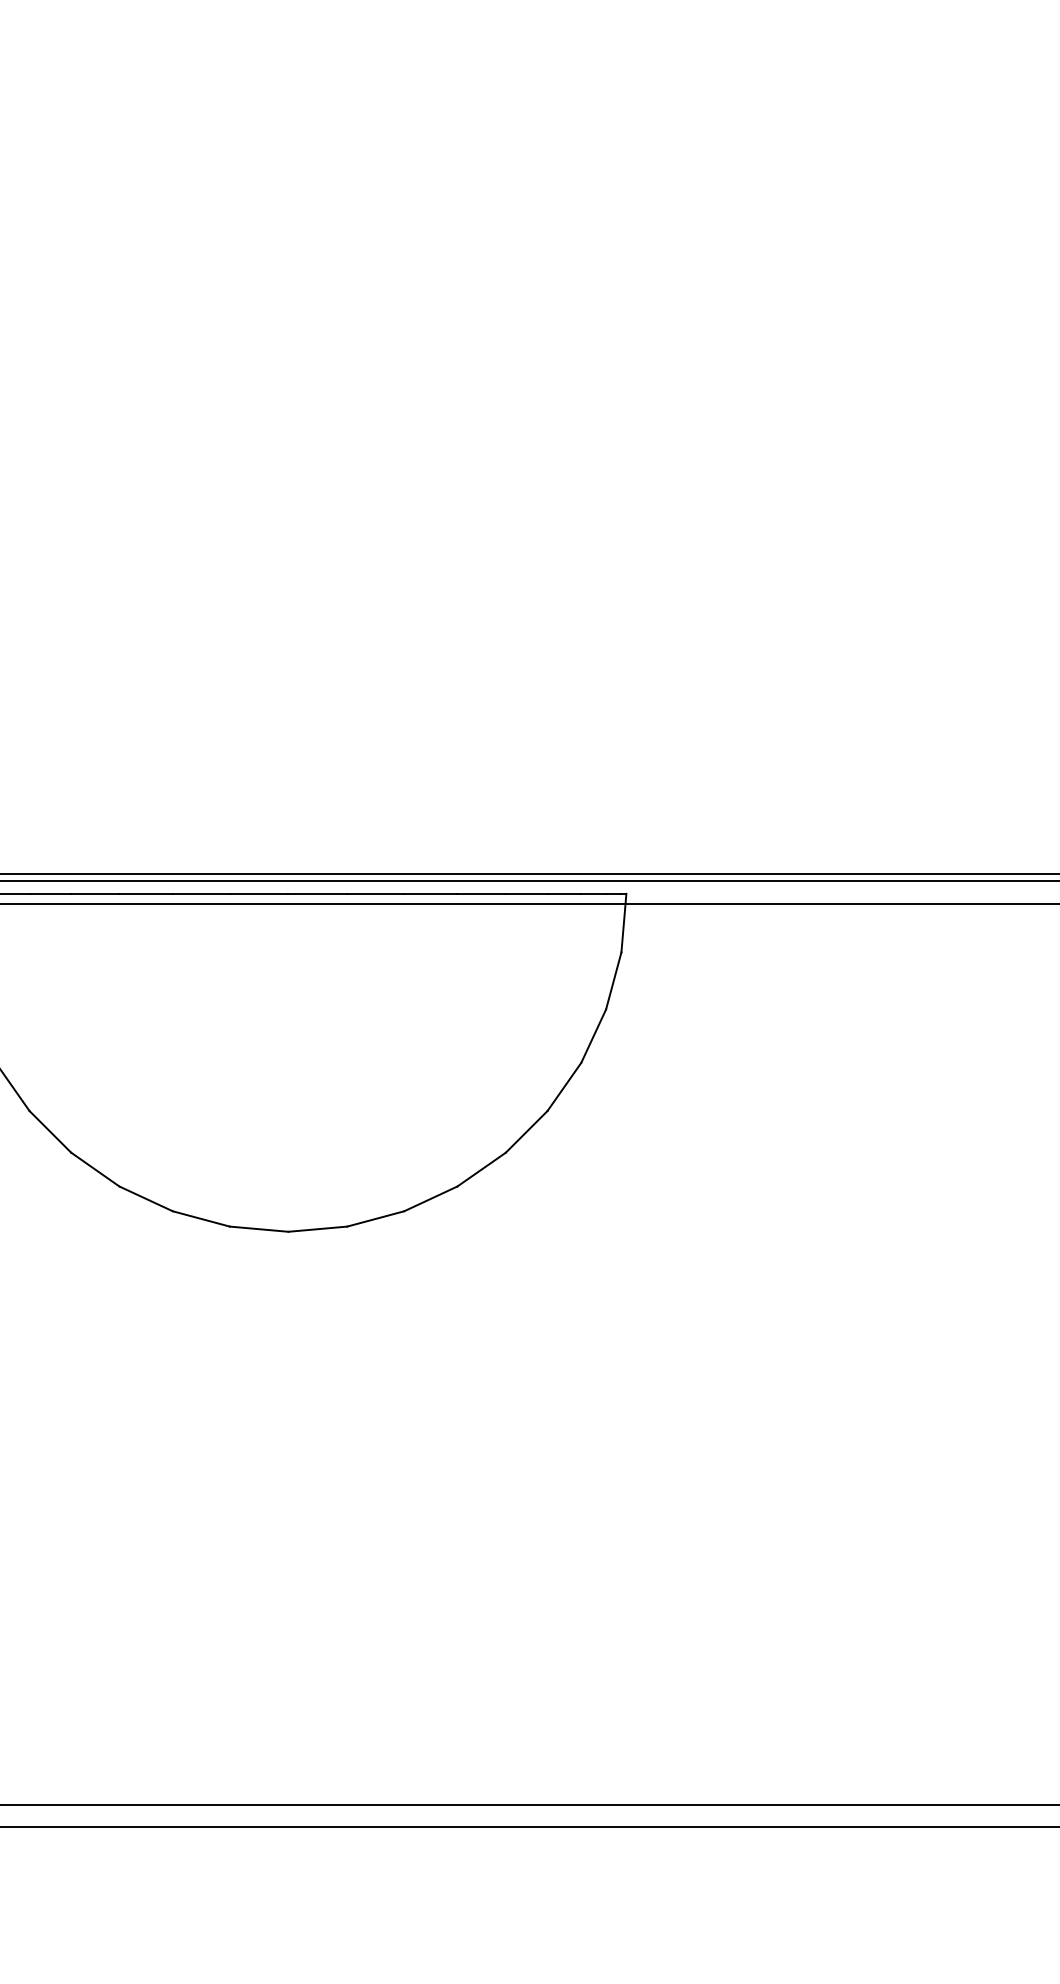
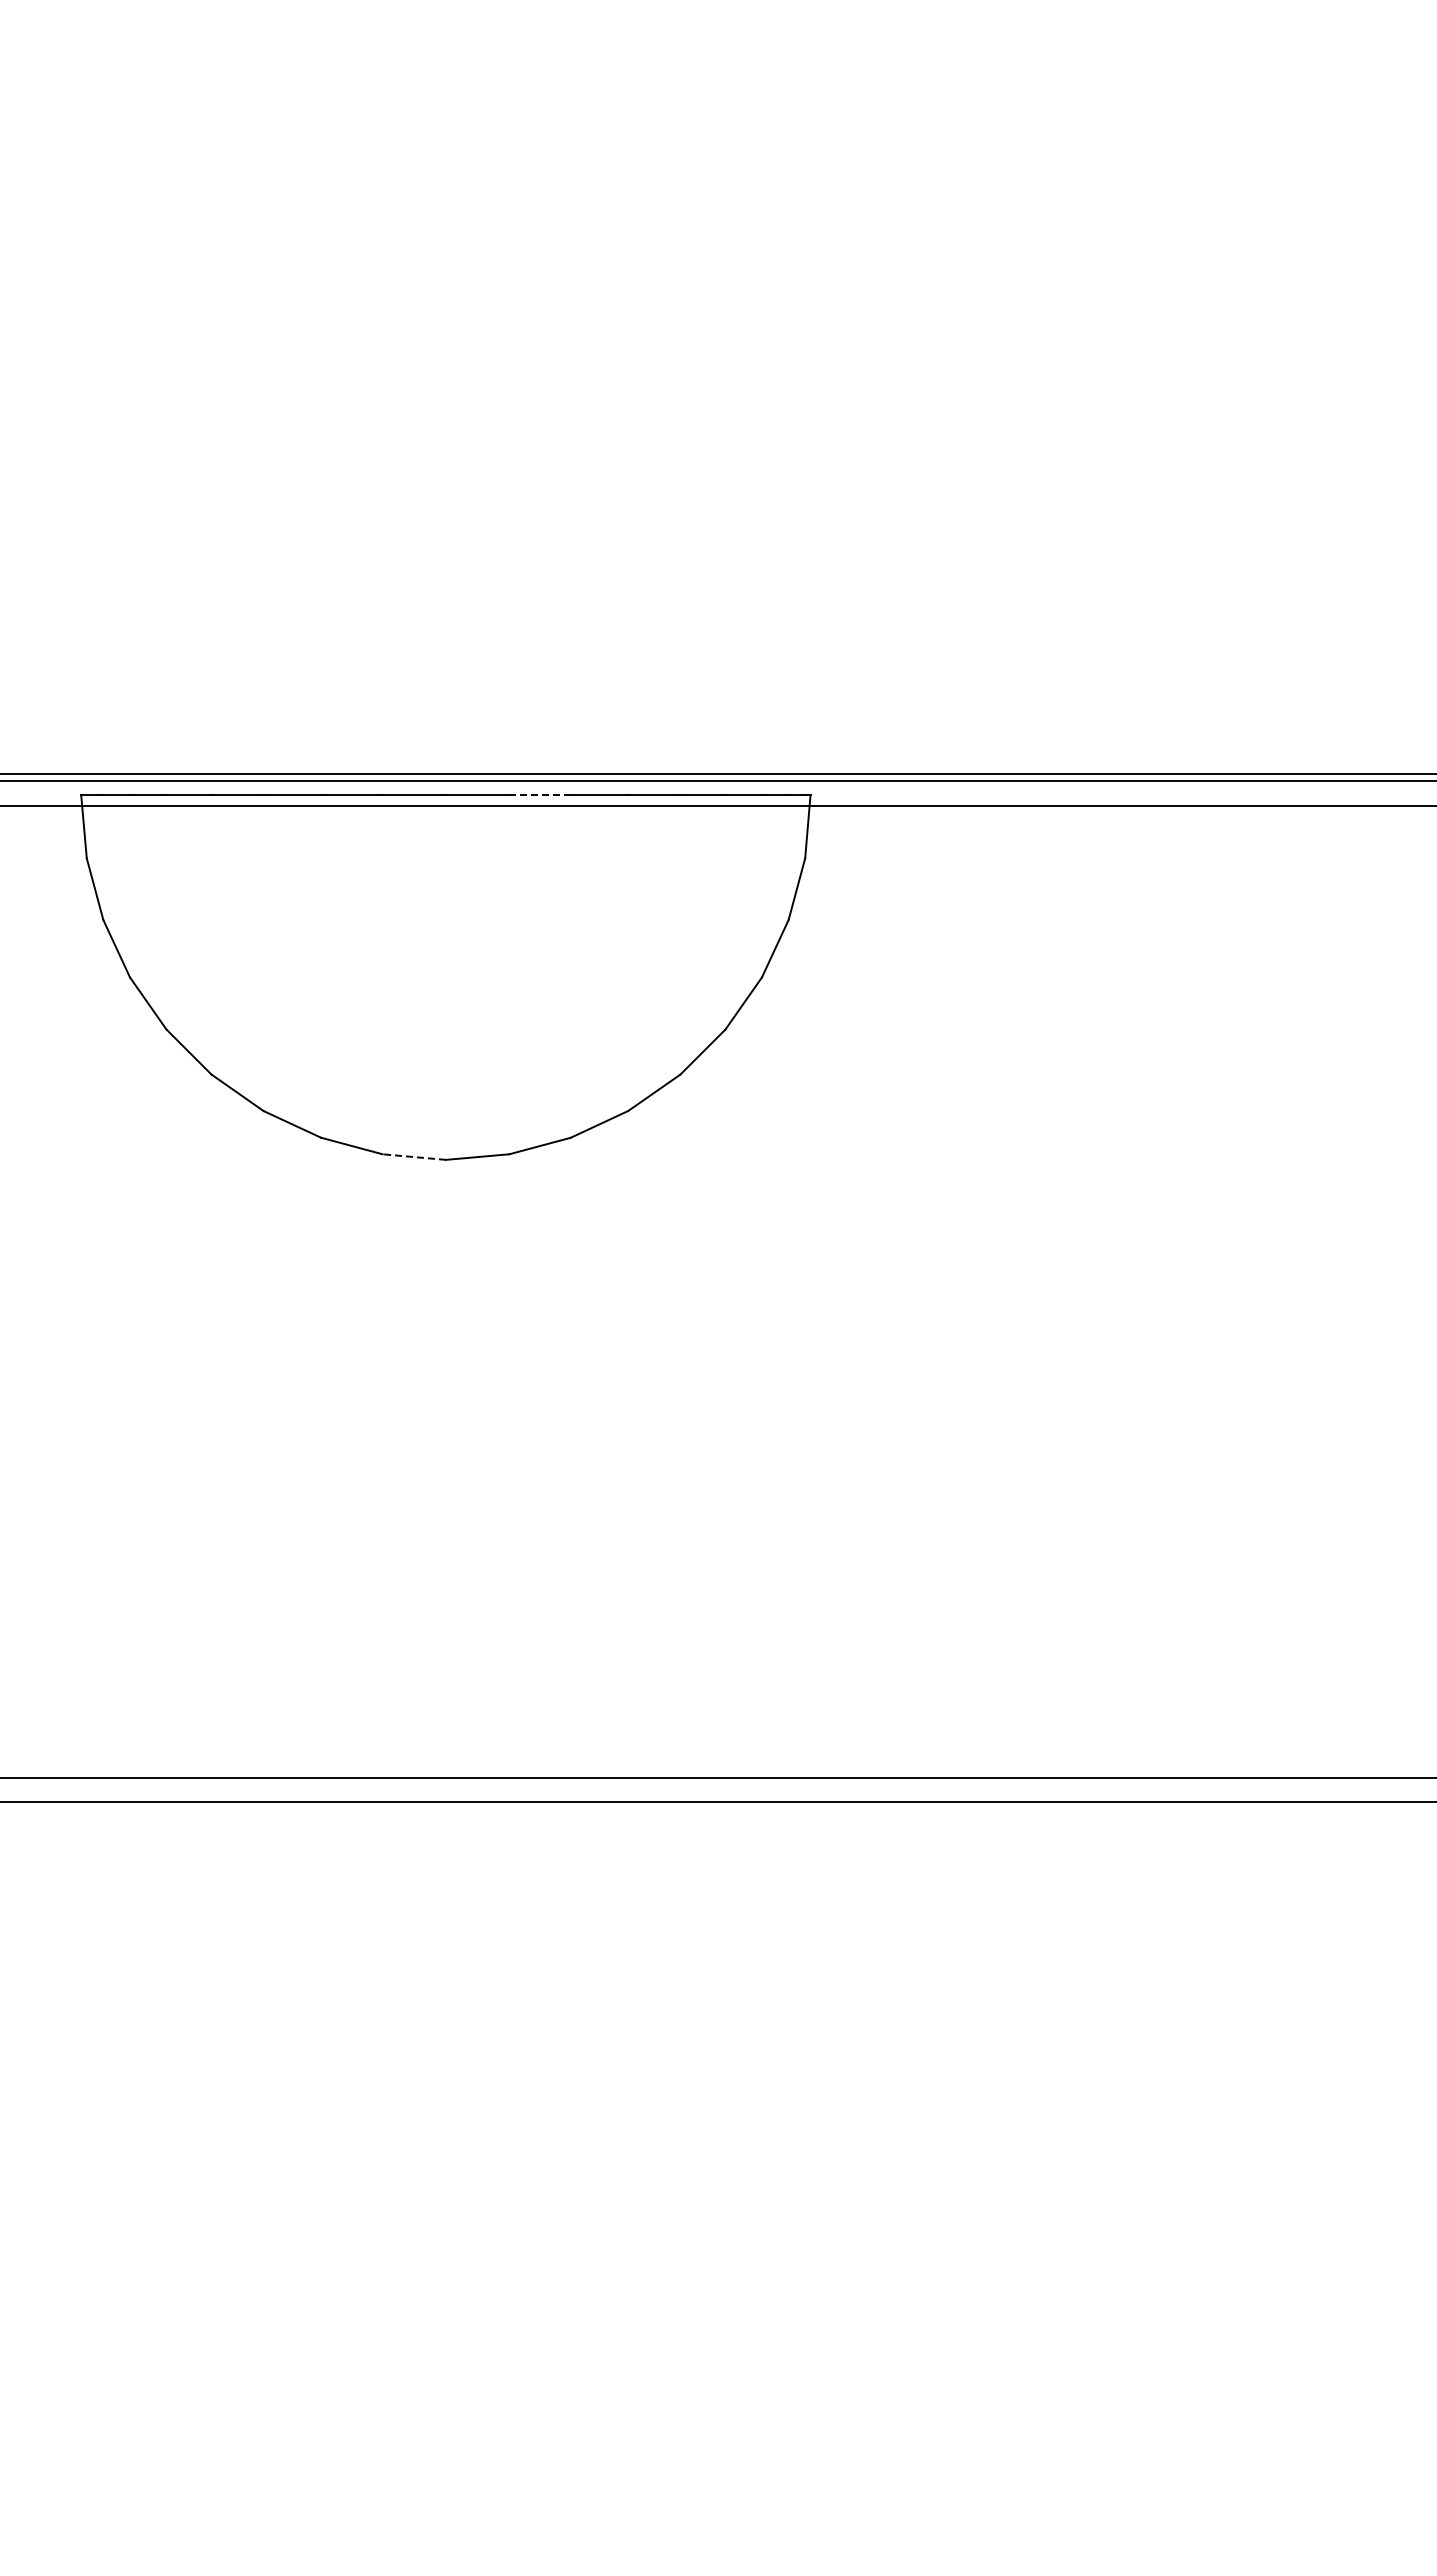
line: (376, 894) -> (540, 795), solid -> dashed
line: (259, 1229) -> (414, 1157), solid -> dashed

